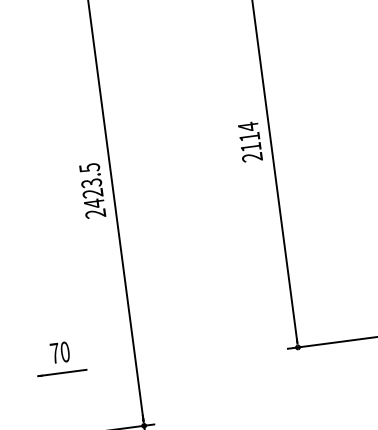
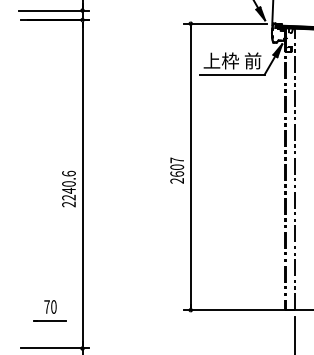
text: (250, 135) -> (177, 166), 2114 -> 2607
text: (91, 185) -> (68, 185), 2423.5 -> 2240.6
part: (59, 358) -> (49, 310), moved

